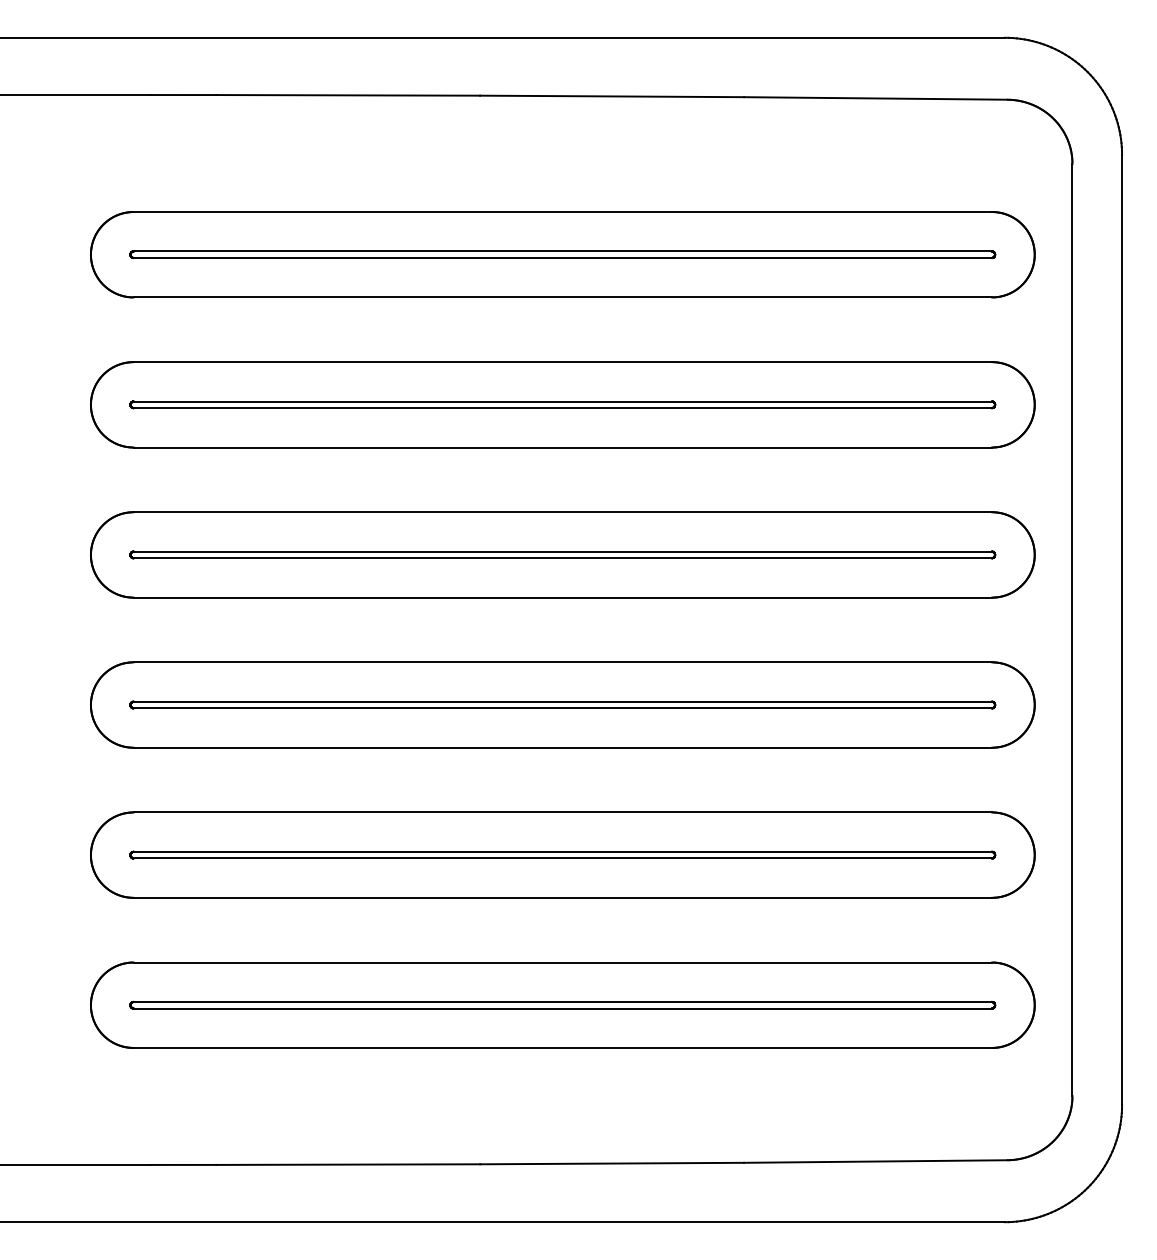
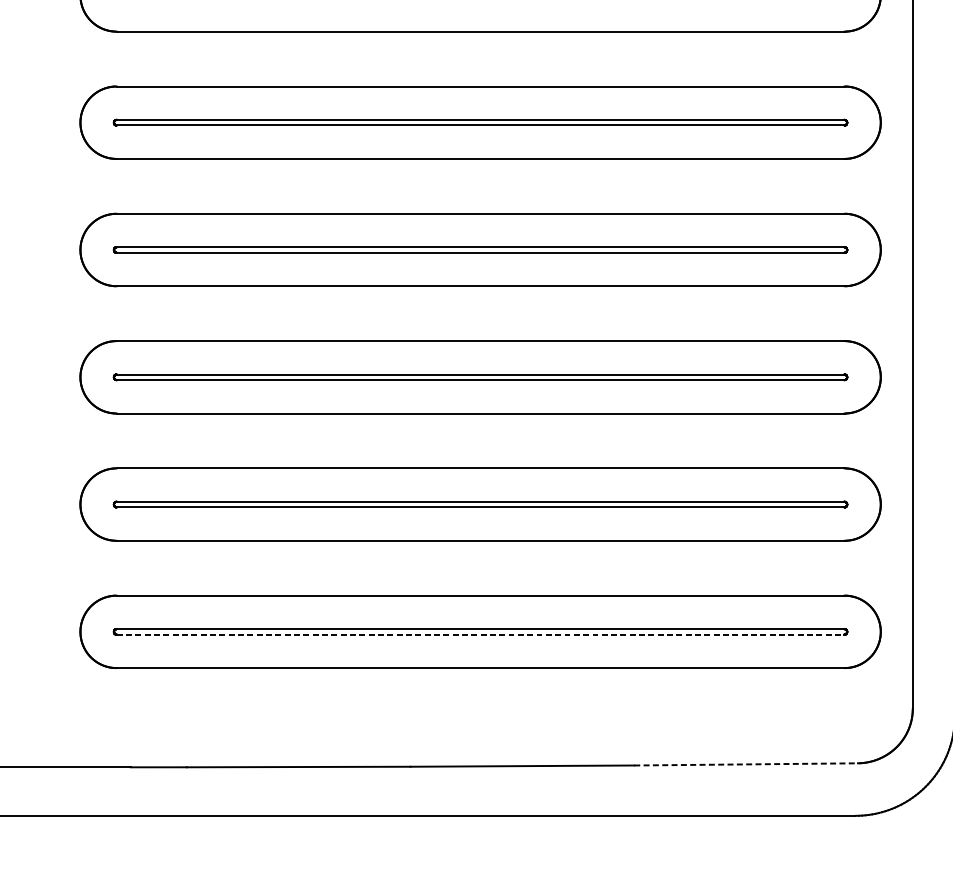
line: (563, 1008) -> (481, 634), solid -> dashed
line: (875, 1161) -> (745, 764), solid -> dashed

